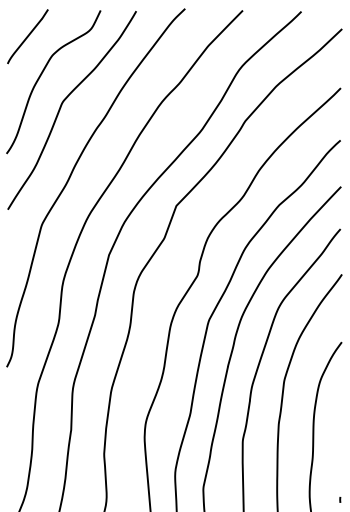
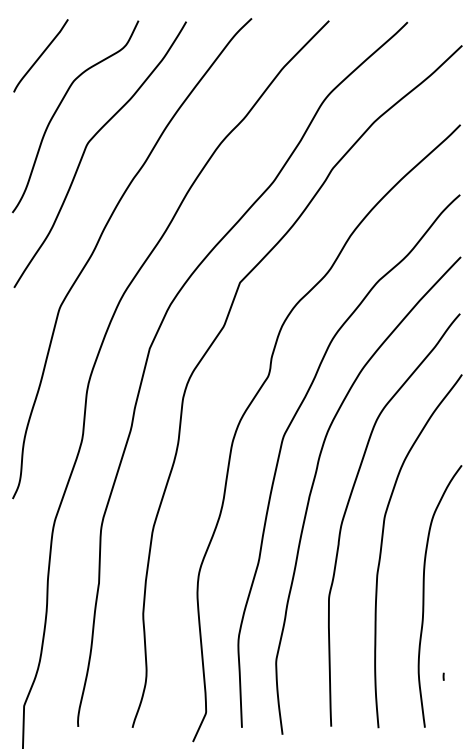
curve: (340, 499) -> (443, 676), moved

